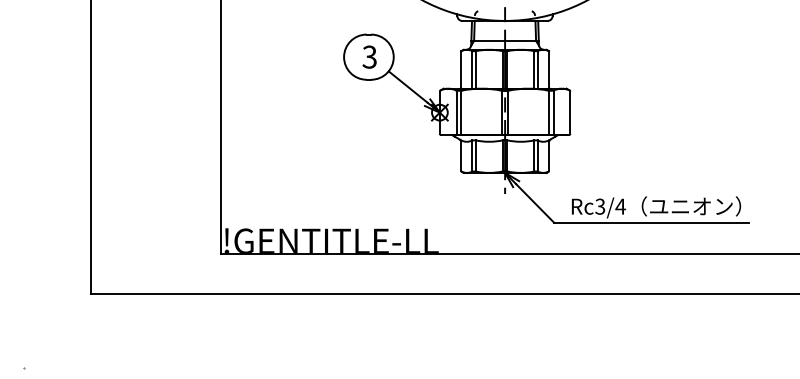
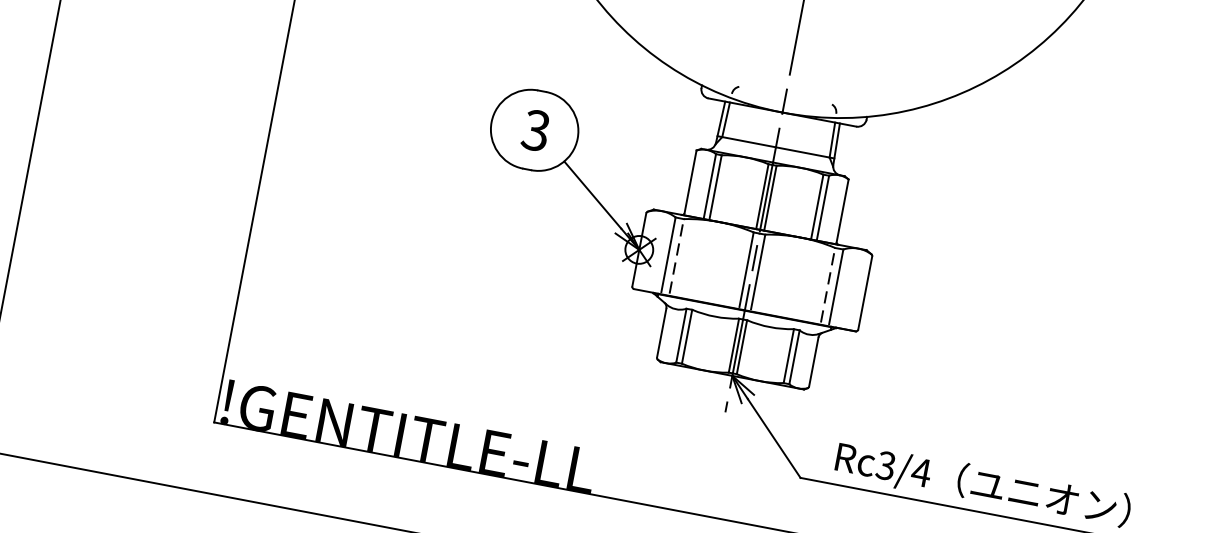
line: (461, 112) -> (676, 256), solid -> dashed
line: (548, 112) -> (827, 285), solid -> dashed

